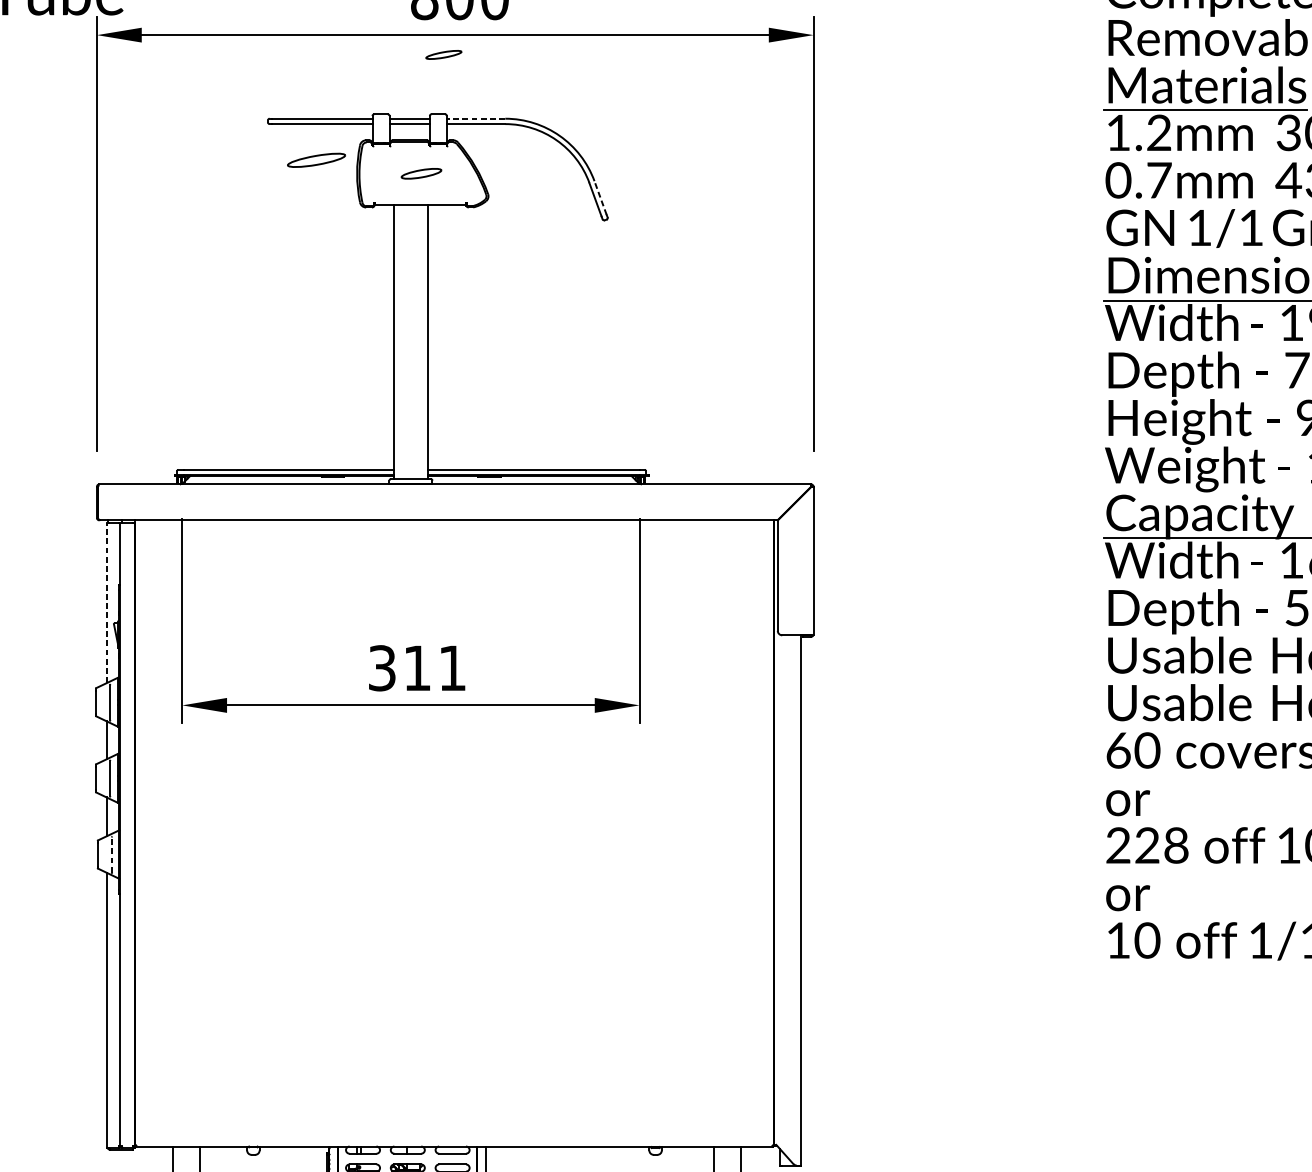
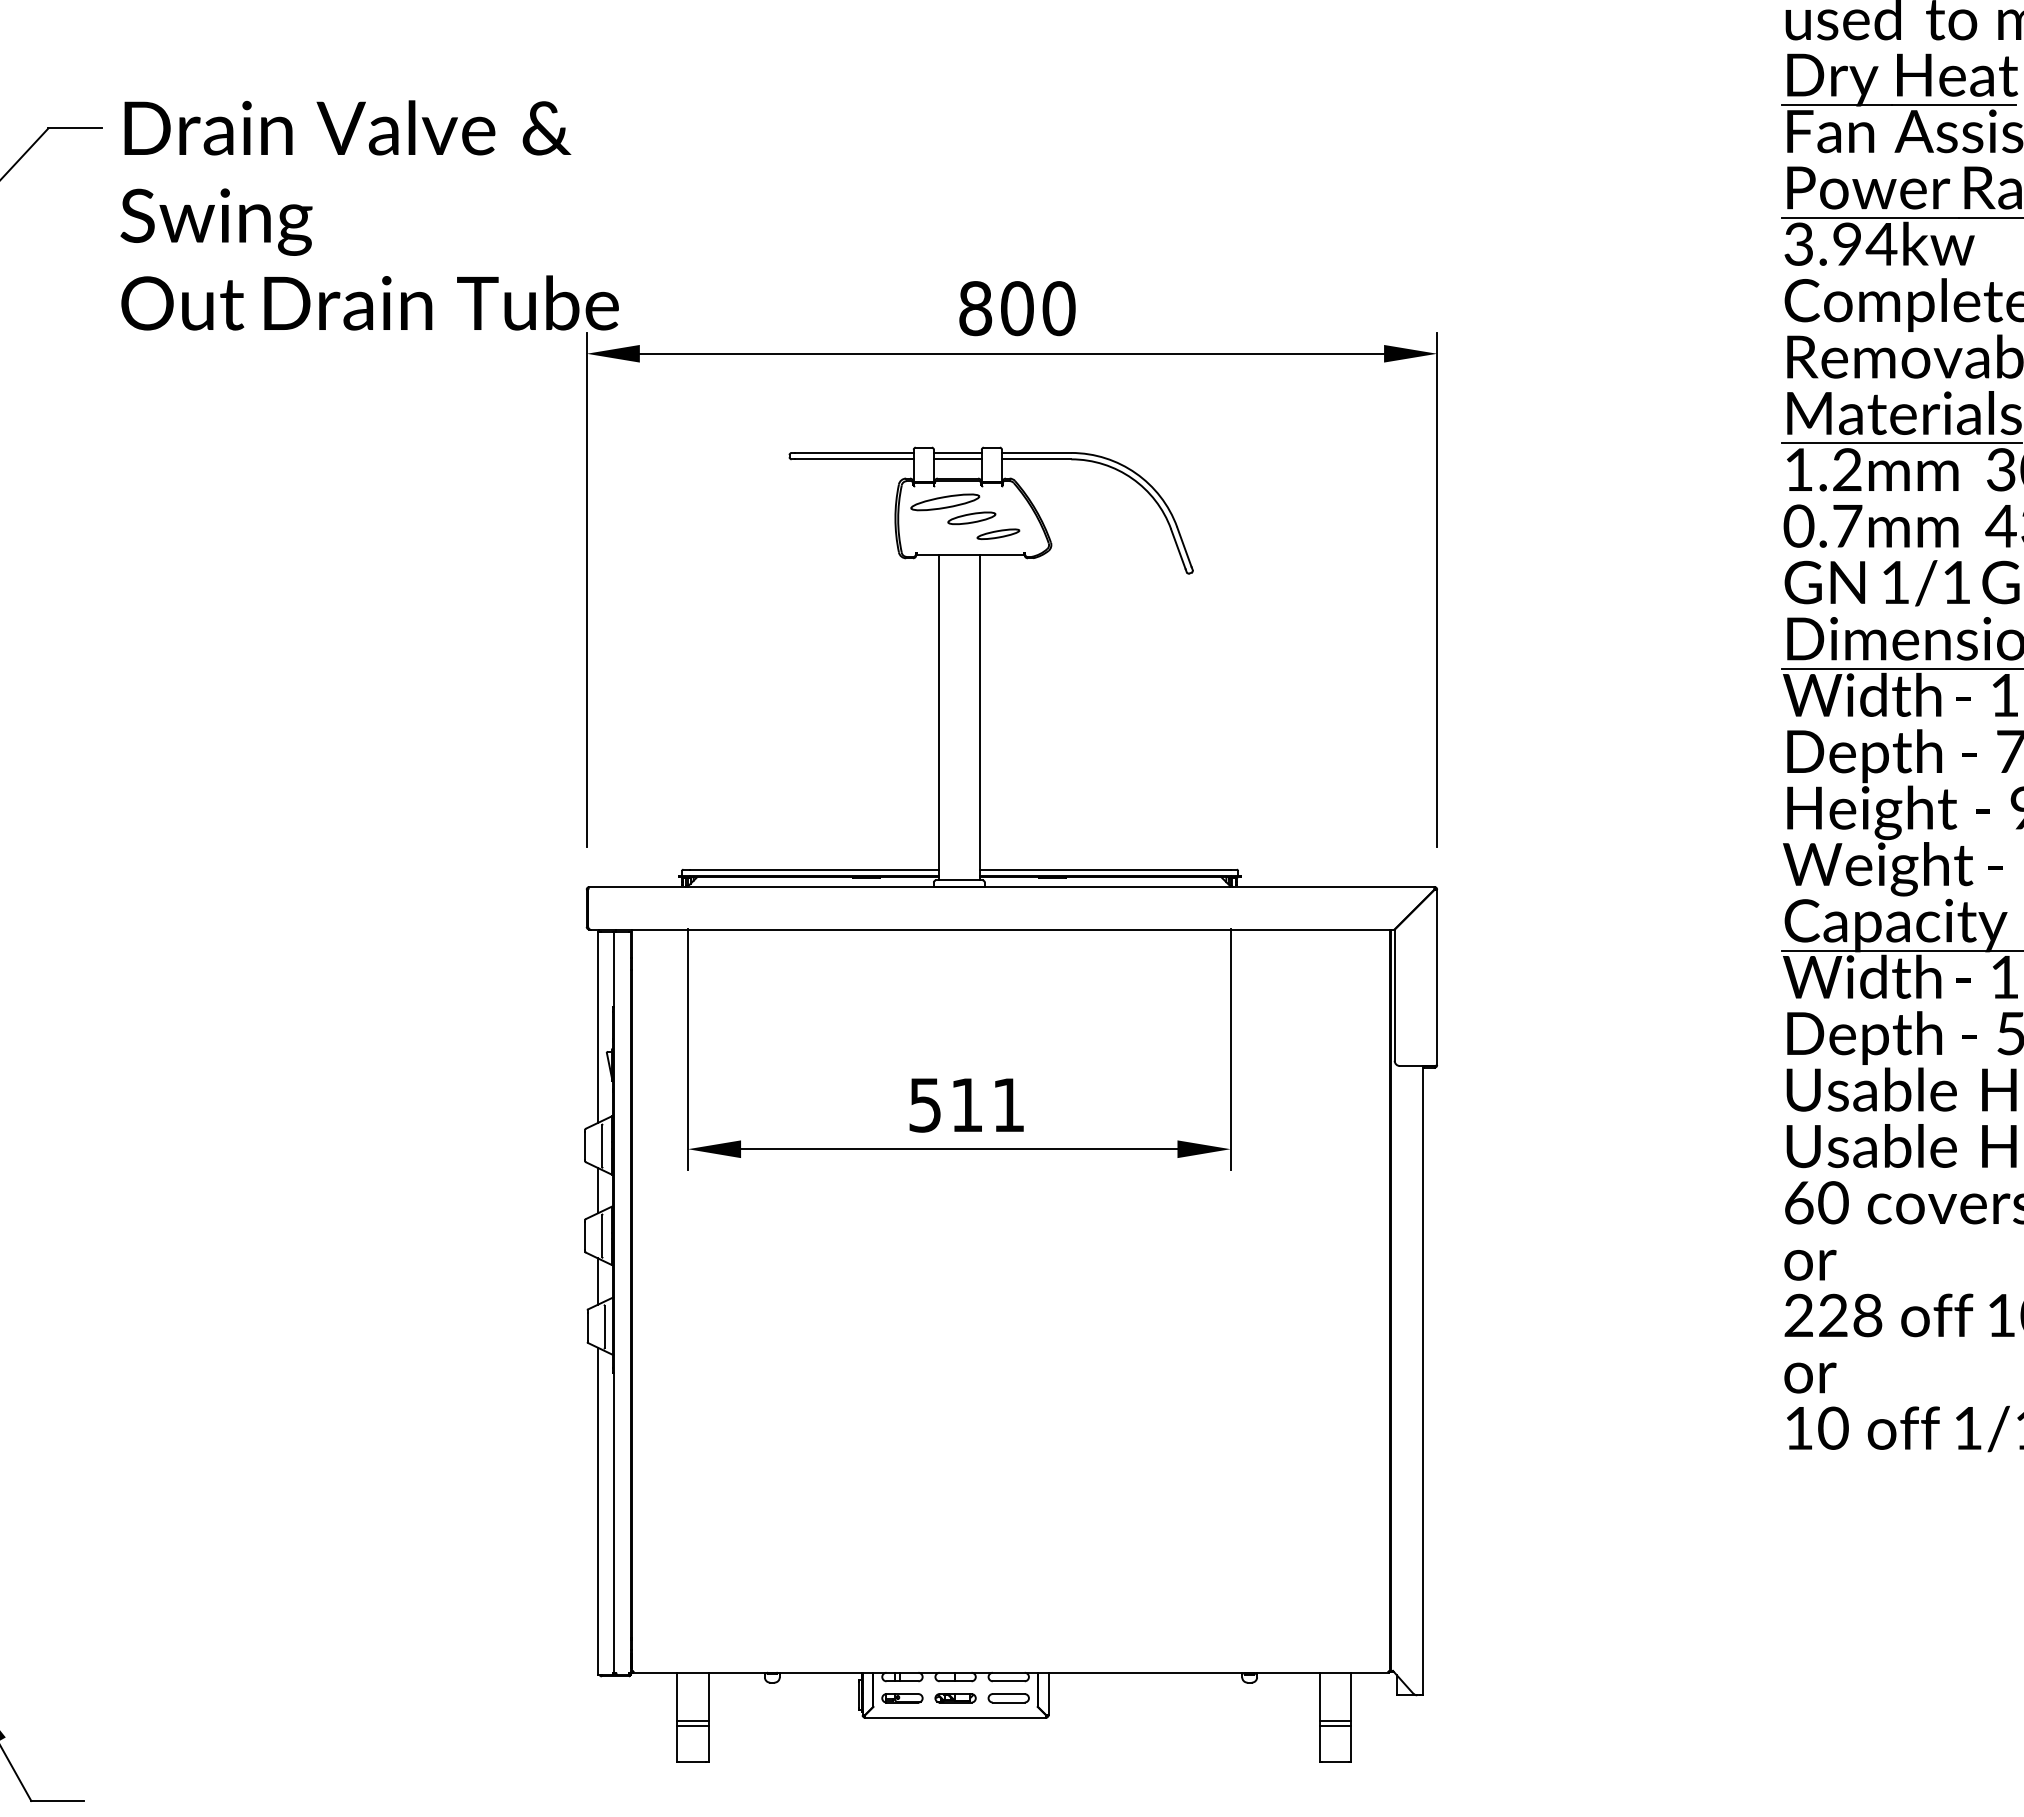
part: (443, 54) -> (998, 533), moved
line: (475, 118) -> (1036, 452), dashed -> solid
part: (316, 160) -> (945, 502), moved
line: (600, 197) -> (1184, 546), dashed -> solid
line: (106, 602) -> (598, 1027), dashed -> solid
text: (381, 667) -> (924, 1104), 311 -> 511
line: (111, 854) -> (604, 1326), dashed -> solid

